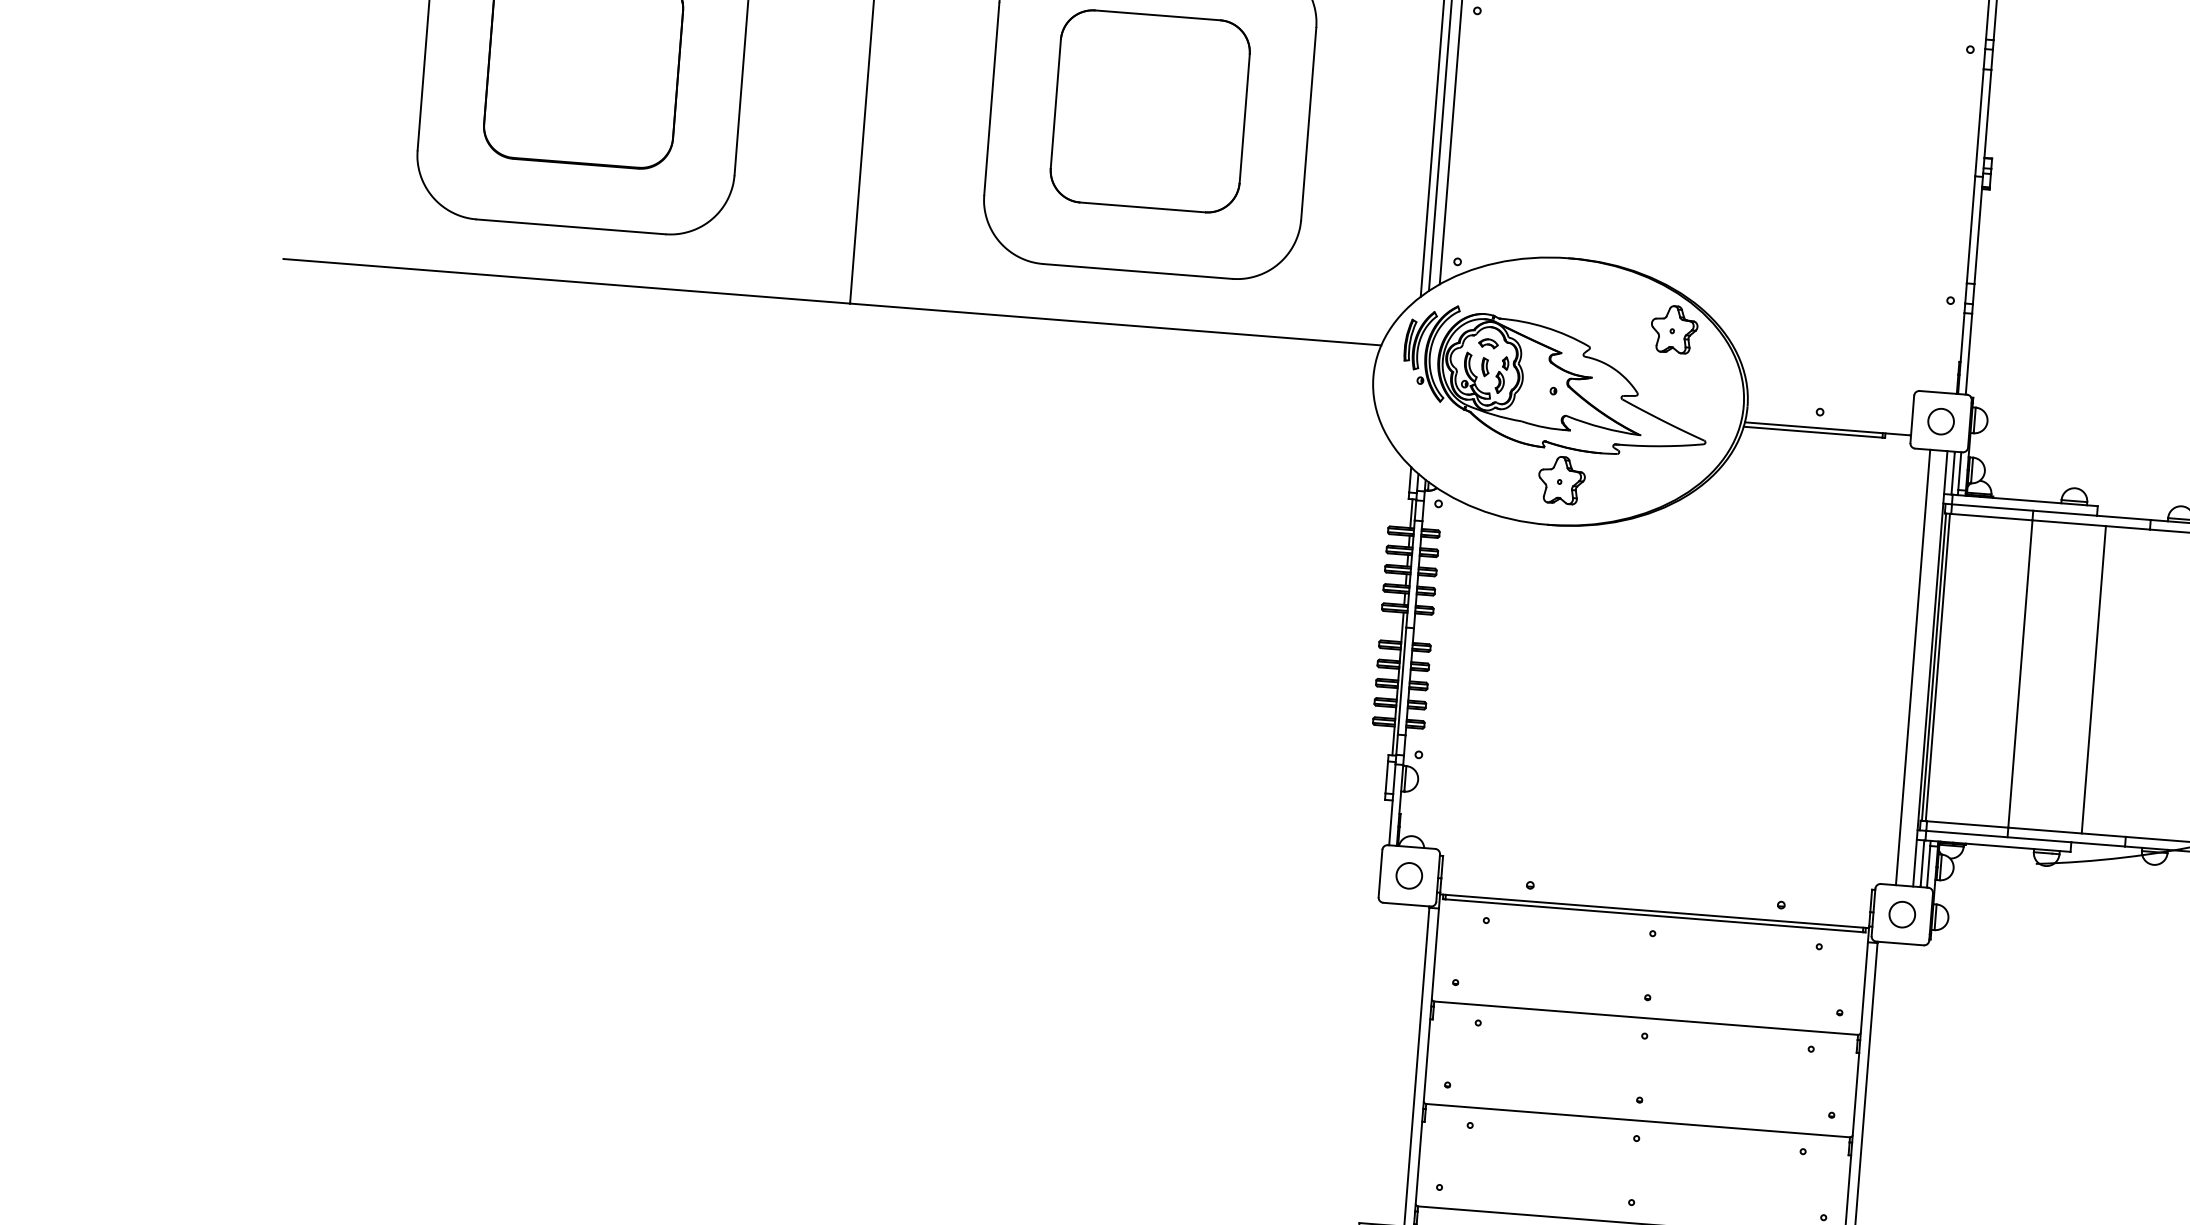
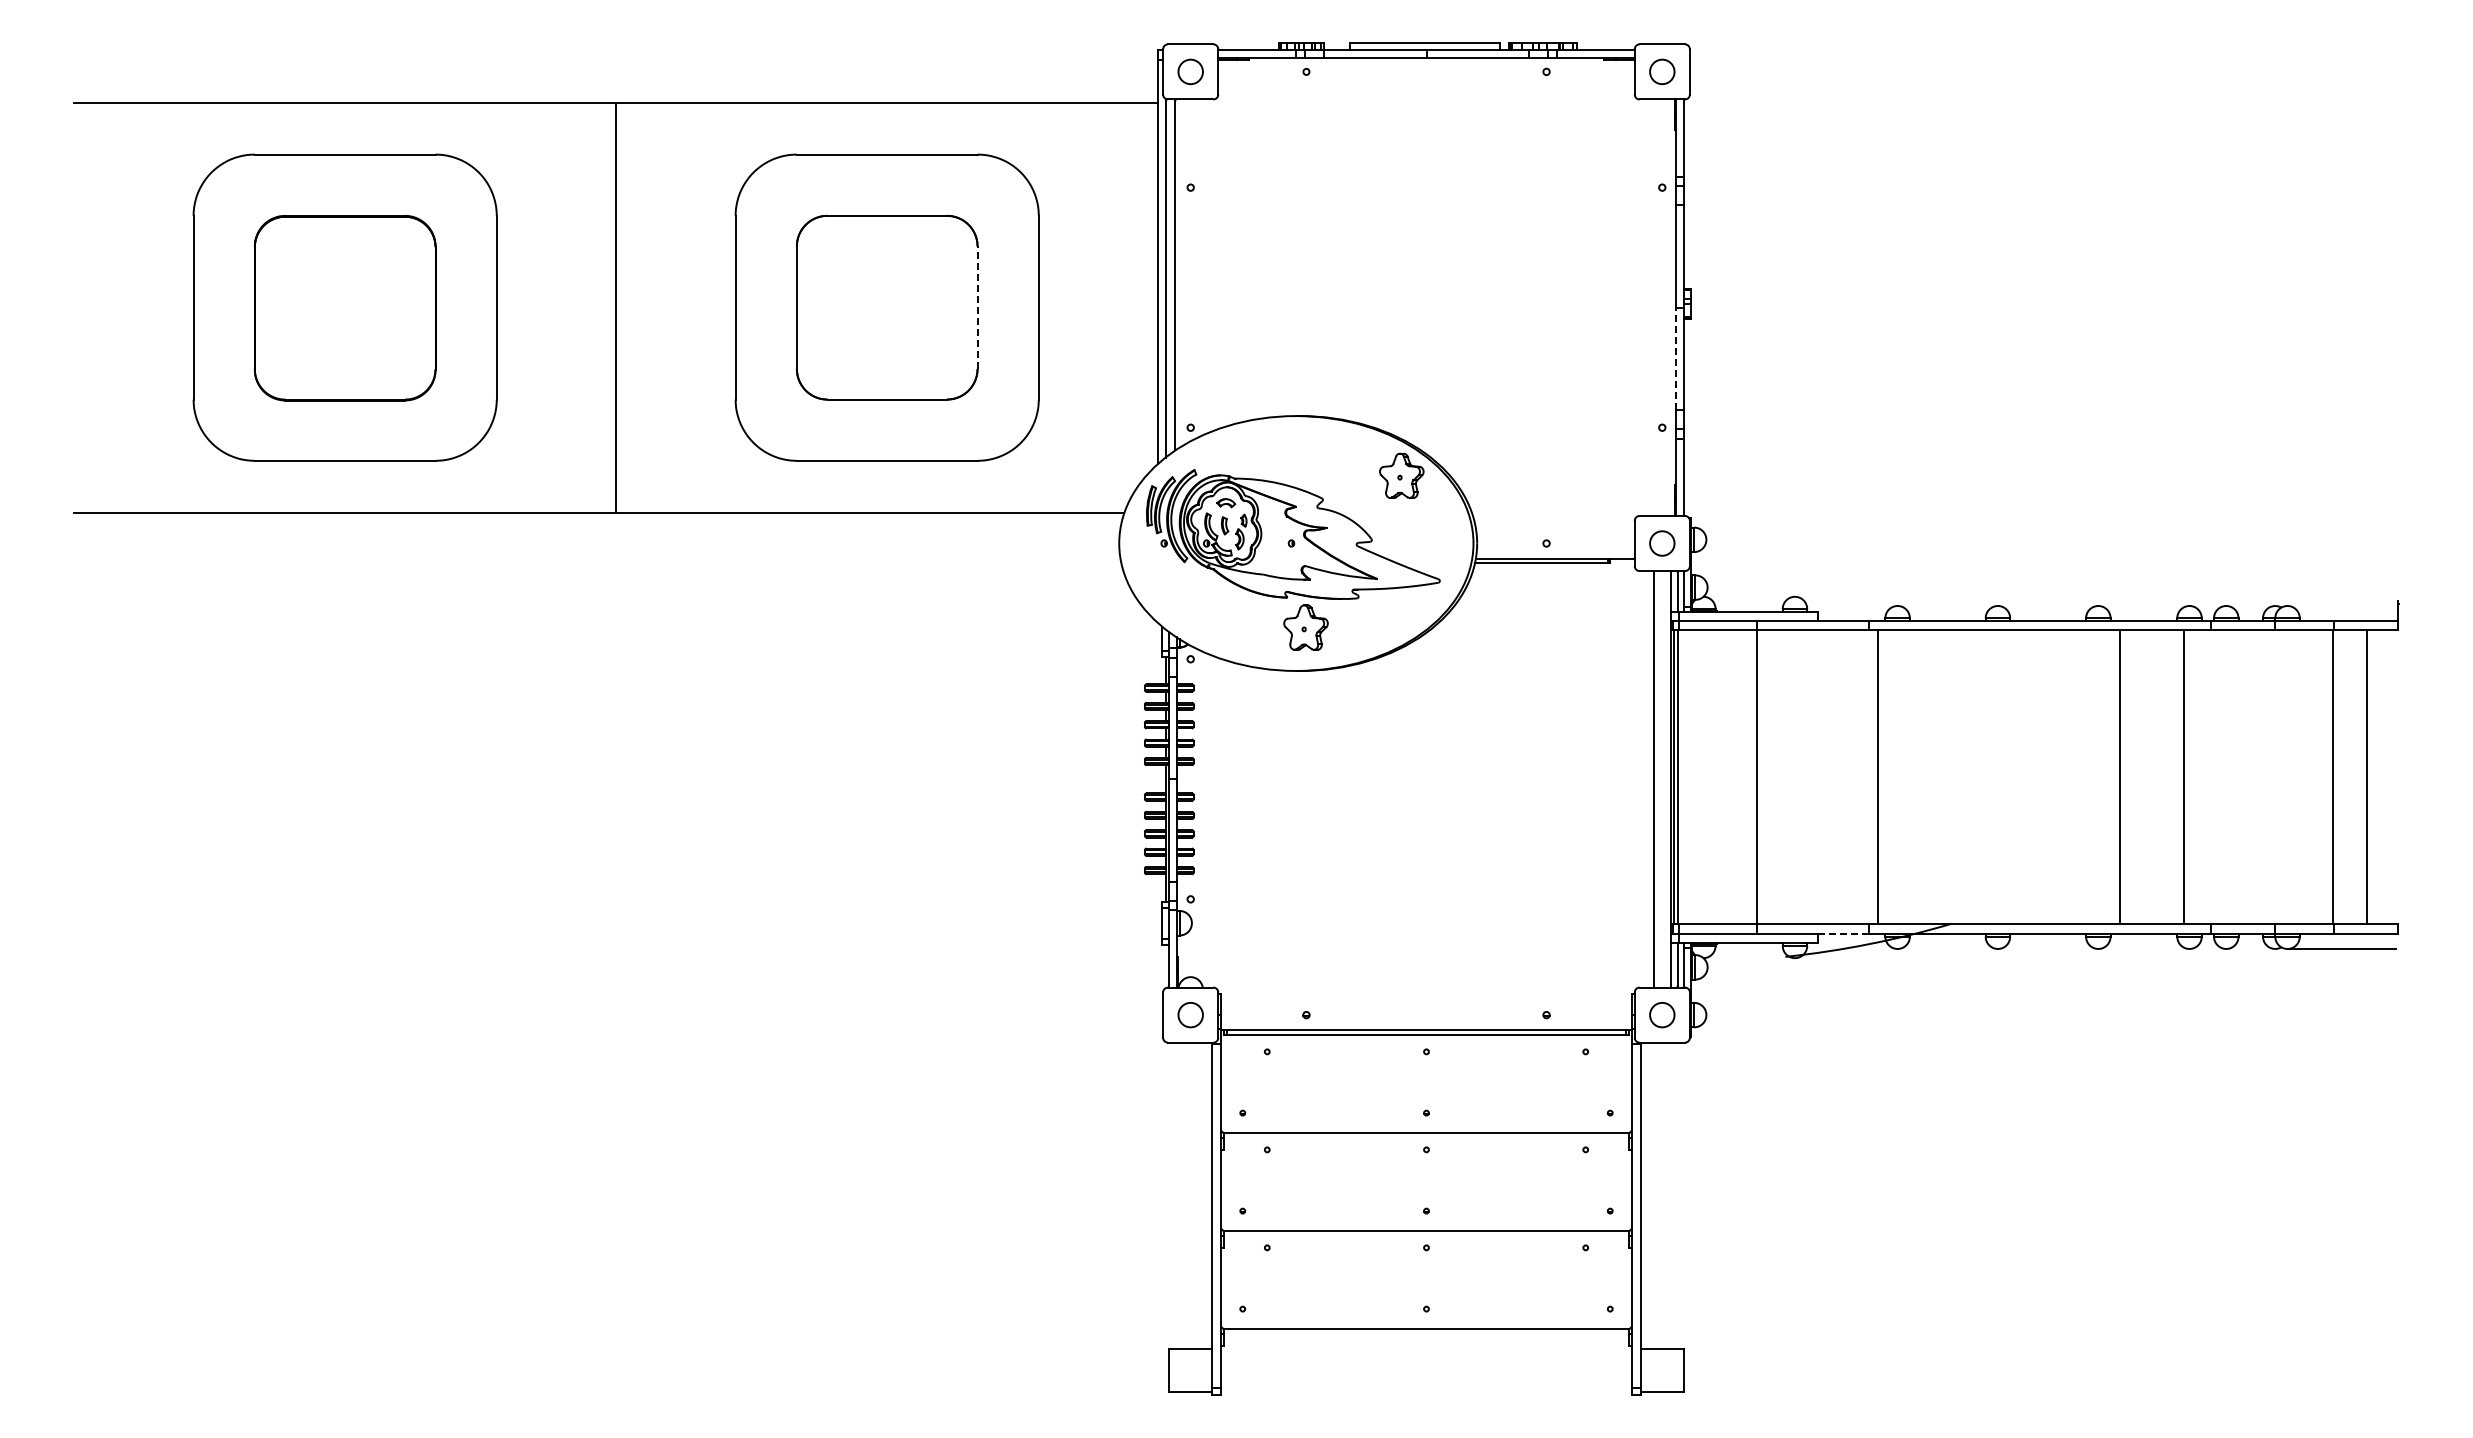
line: (1244, 118) -> (977, 307), solid -> dashed
line: (1971, 229) -> (1676, 358), solid -> dashed
line: (2093, 679) -> (1877, 777), moved
line: (2098, 844) -> (1843, 933), solid -> dashed

